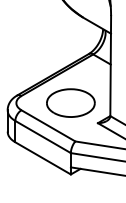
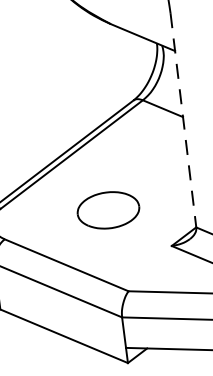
line: (110, 66) -> (183, 121), solid -> dashed
part: (70, 102) -> (107, 209), size x0.6

